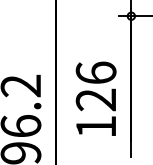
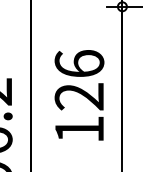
text: (95, 98) -> (78, 94), moved

